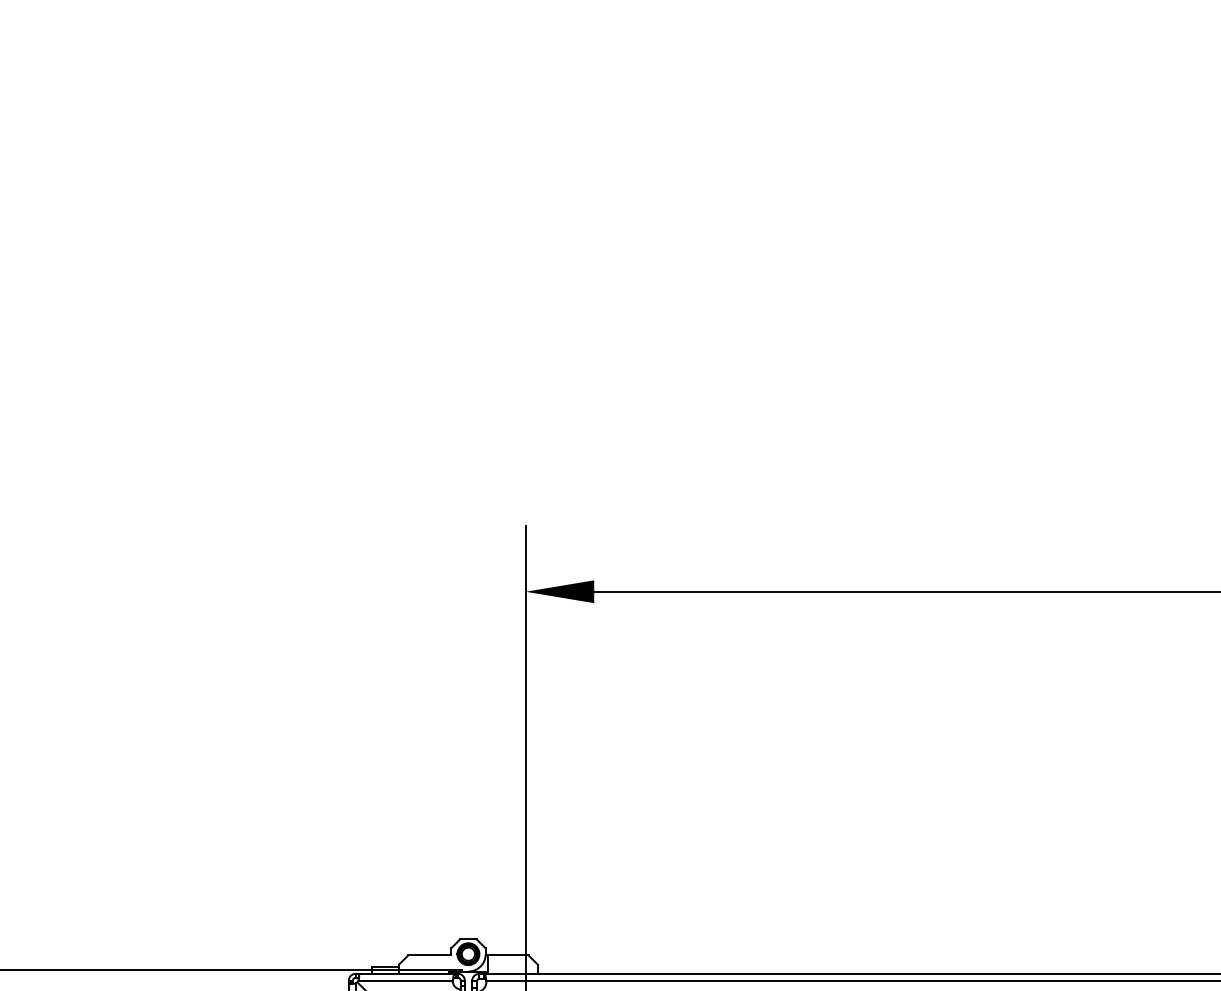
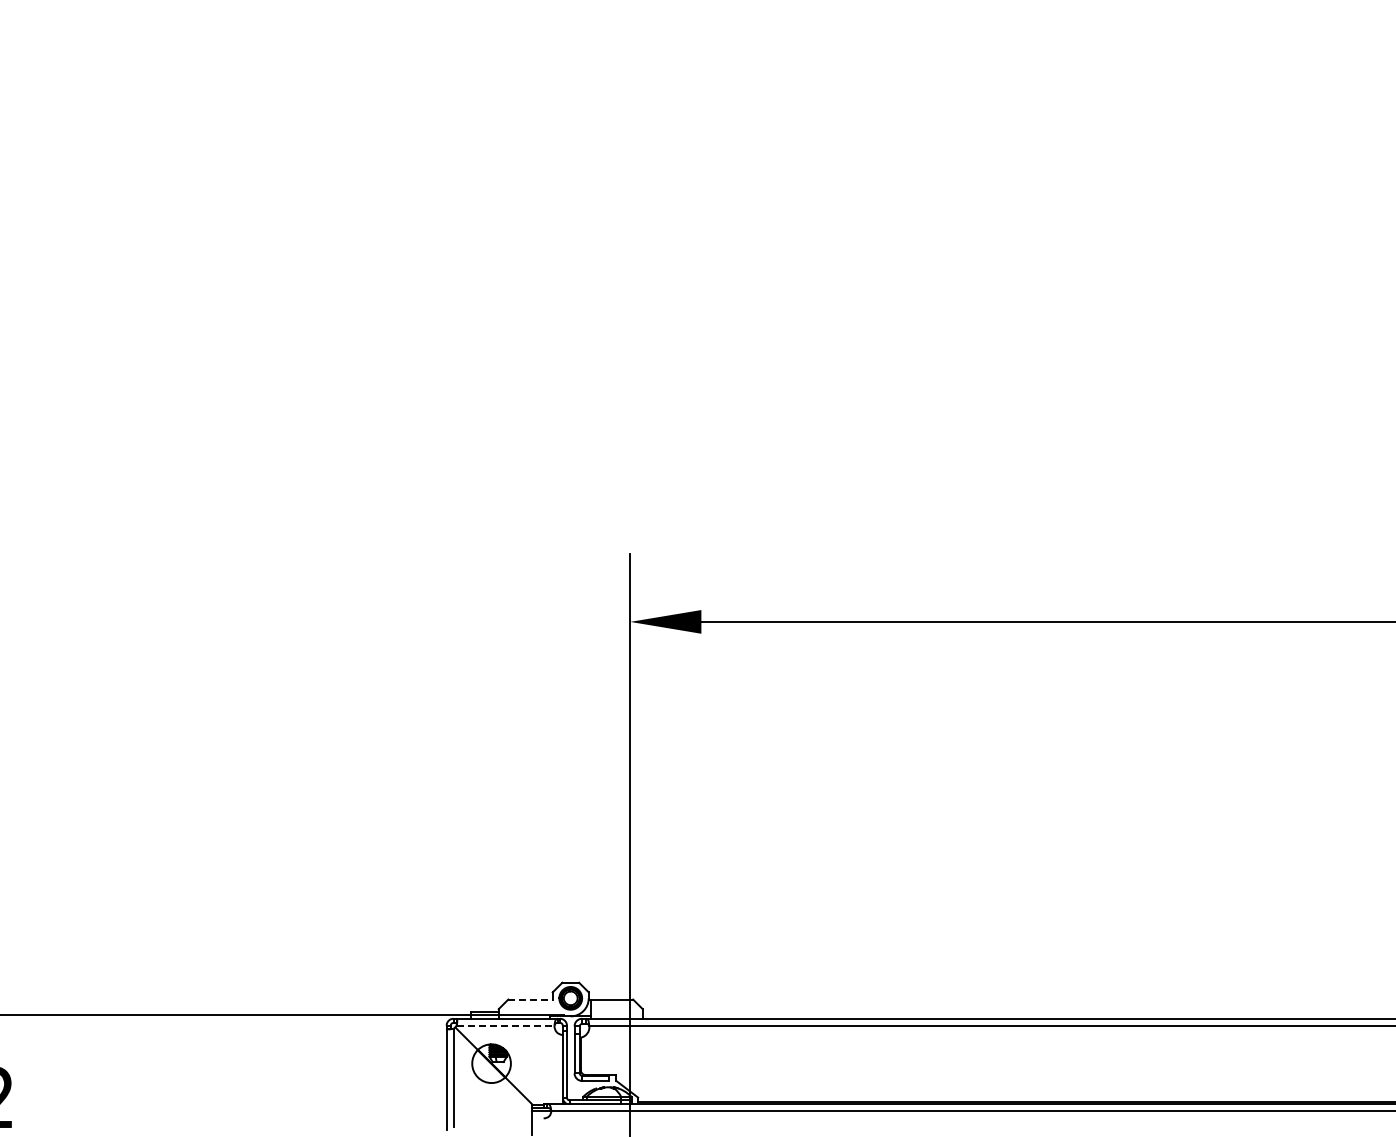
line: (430, 955) -> (531, 999), solid -> dashed
line: (405, 980) -> (505, 1025), solid -> dashed

